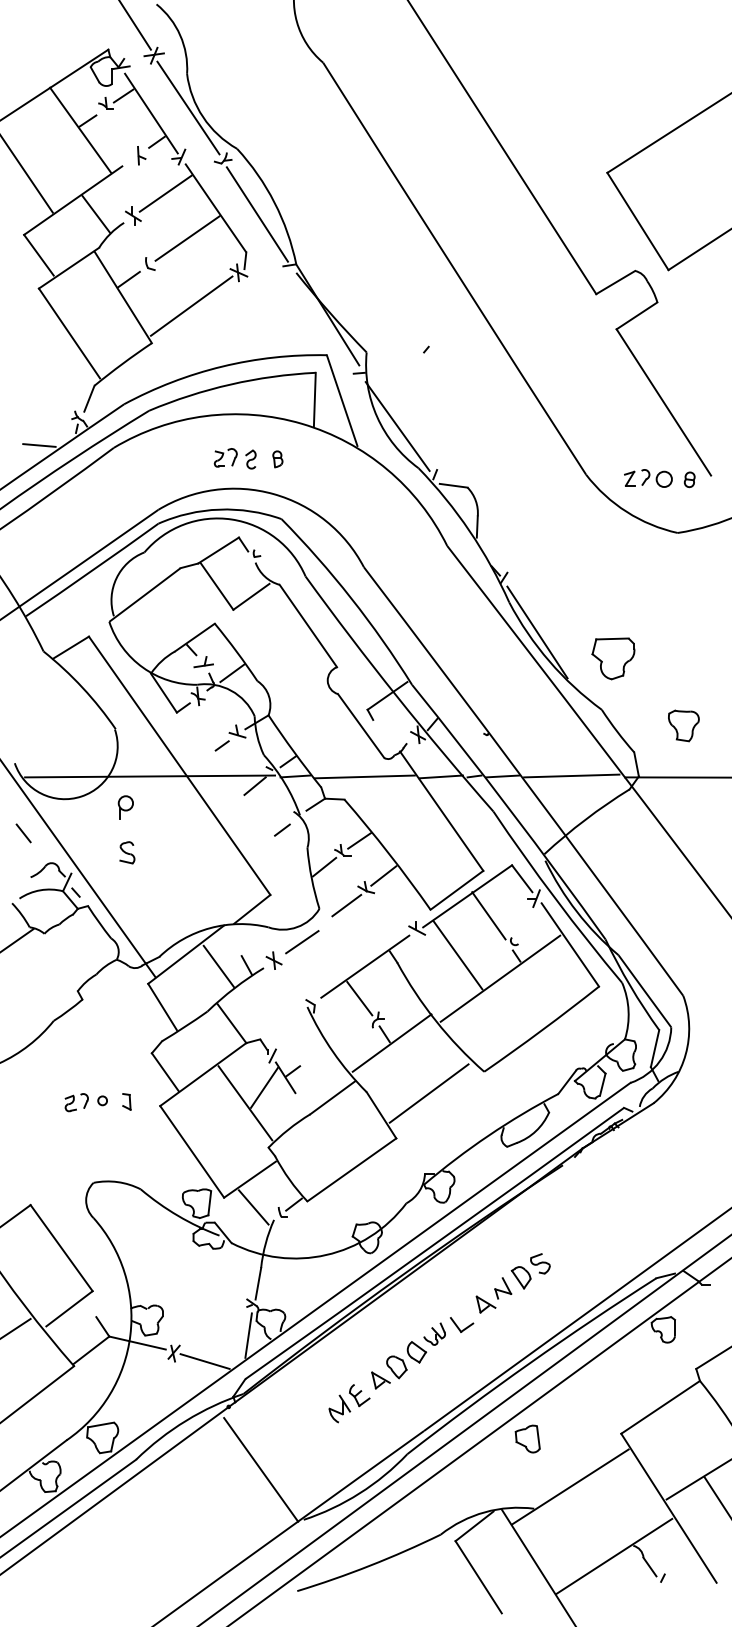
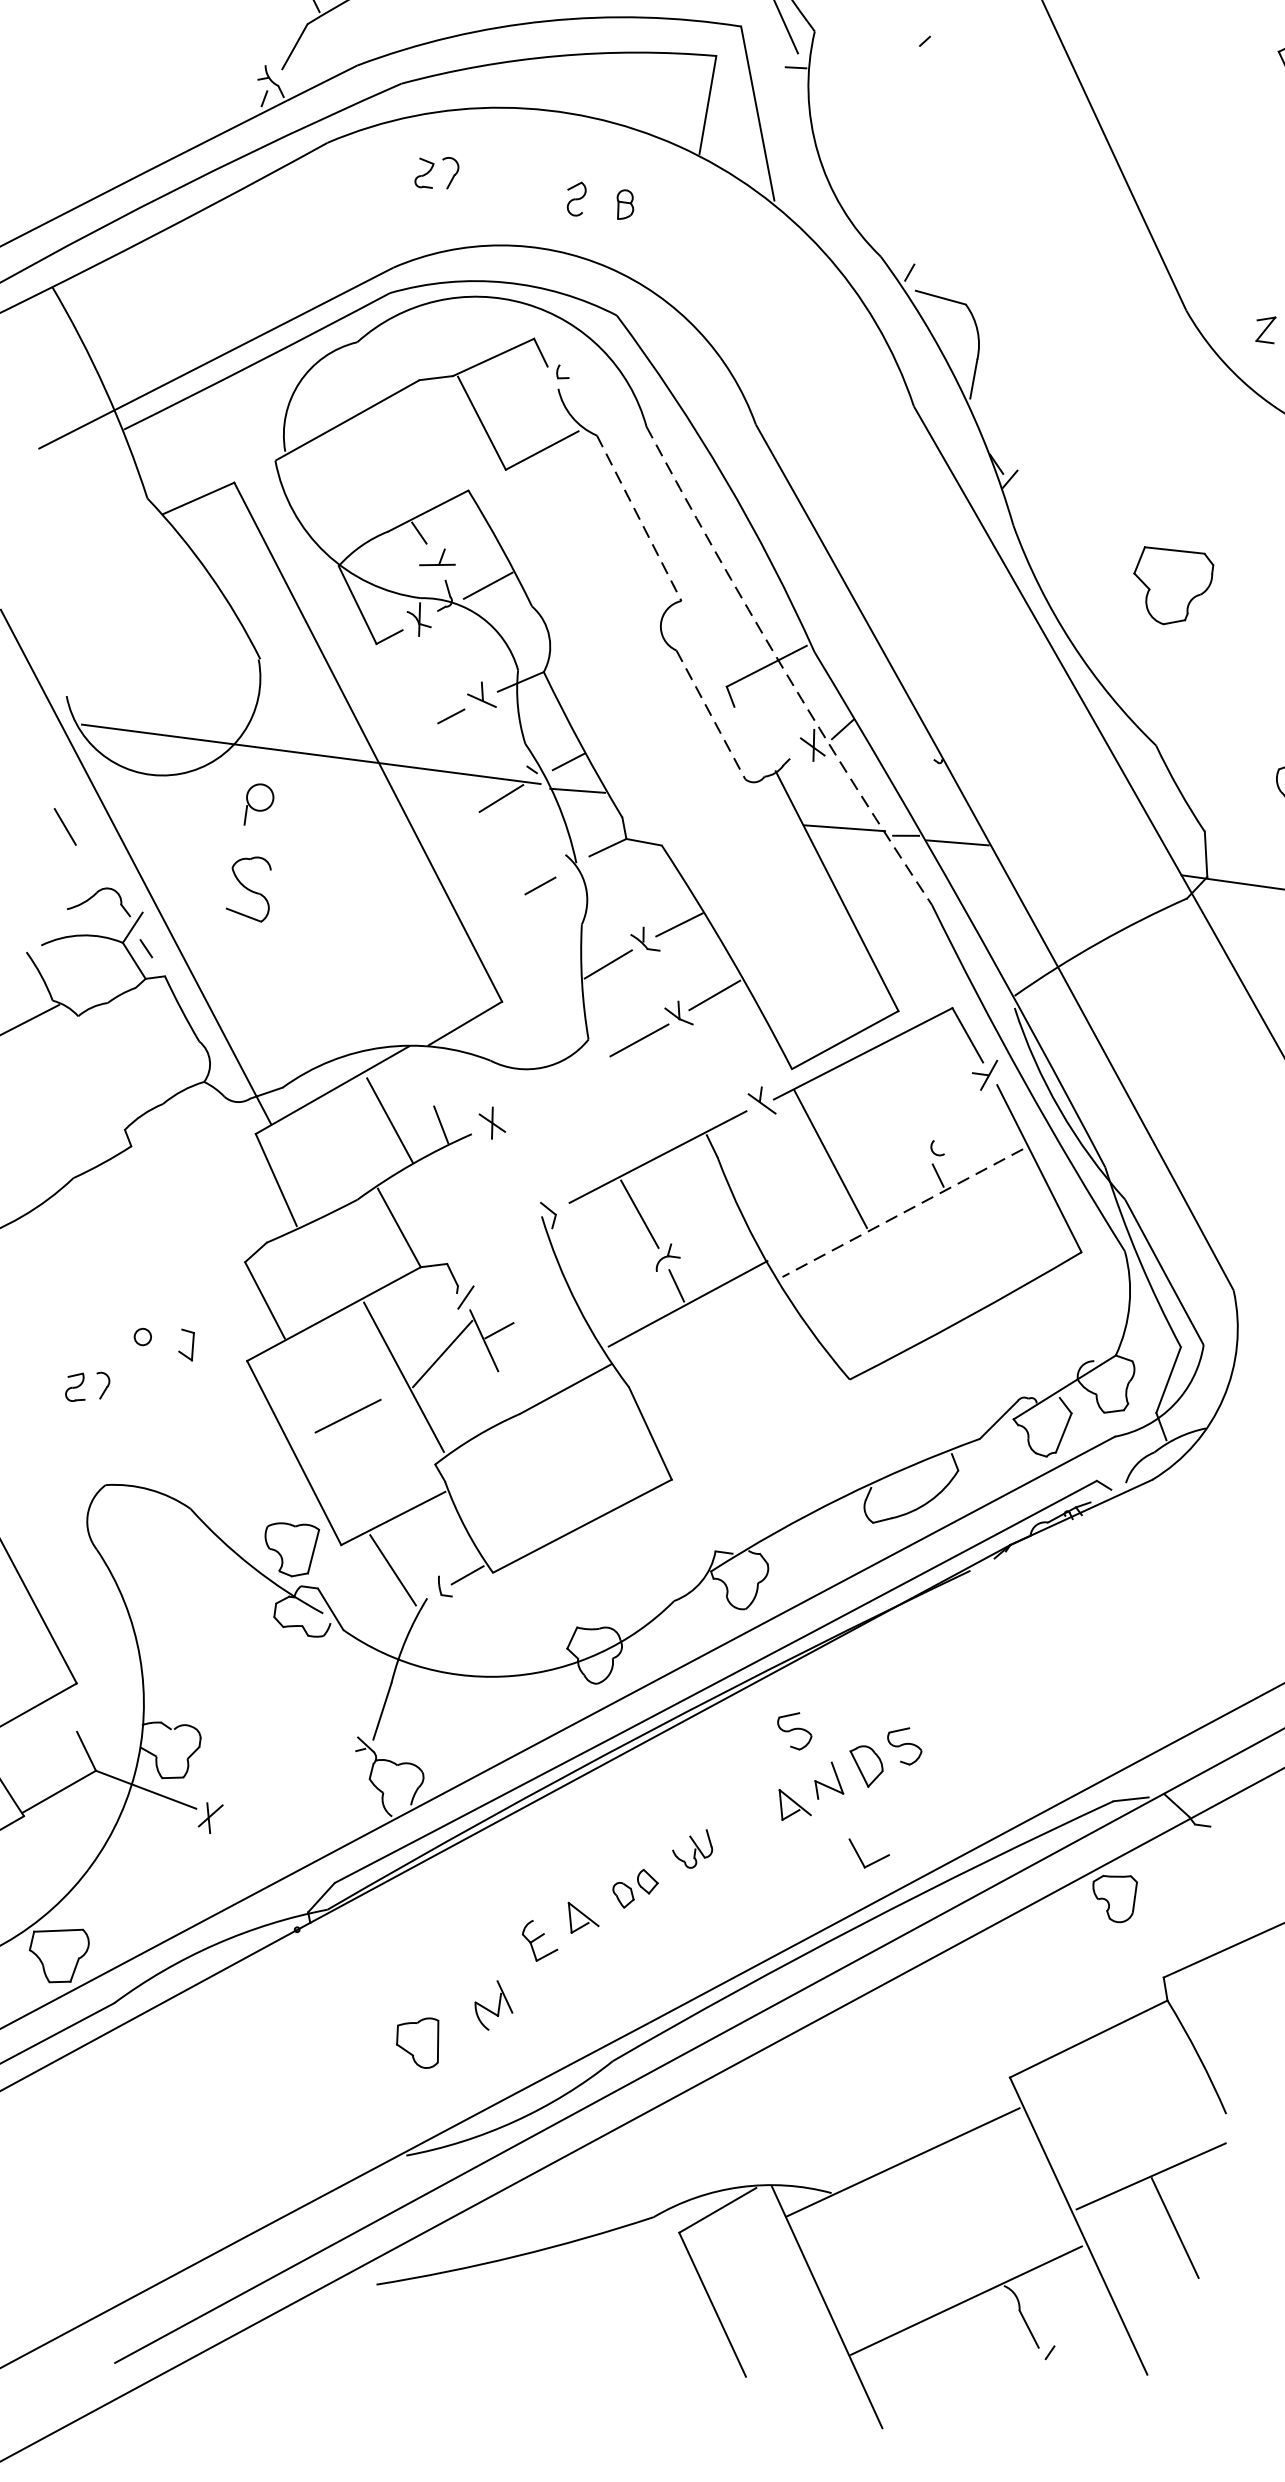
line: (397, 426) -> (852, 174), removed
line: (39, 445) -> (191, 119), removed
part: (225, 457) -> (436, 172), moved
line: (308, 626) -> (639, 519), solid -> dashed
line: (537, 632) -> (1057, 587), removed
part: (613, 658) -> (1171, 586), moved
arc: (396, 696) -> (783, 669), solid -> dashed
line: (361, 726) -> (711, 715), solid -> dashed
line: (571, 775) -> (1084, 858), removed
line: (364, 776) -> (704, 808), removed
part: (127, 852) -> (250, 888), size x1.6
line: (488, 915) -> (896, 1094), removed
line: (302, 942) -> (348, 1416), moved
line: (500, 978) -> (902, 1212), solid -> dashed
line: (428, 1093) -> (742, 1405), removed
part: (76, 1102) -> (87, 1386), moved
part: (480, 1263) -> (794, 1730), added
part: (462, 1324) -> (869, 1854), moved
line: (248, 1335) -> (351, 1803), removed
part: (406, 1360) -> (634, 1889), size x0.6
line: (204, 1361) -> (264, 1840), removed
part: (339, 1408) -> (493, 2004), moved
part: (527, 1438) -> (417, 2040), moved
line: (261, 1469) -> (341, 2052), removed

